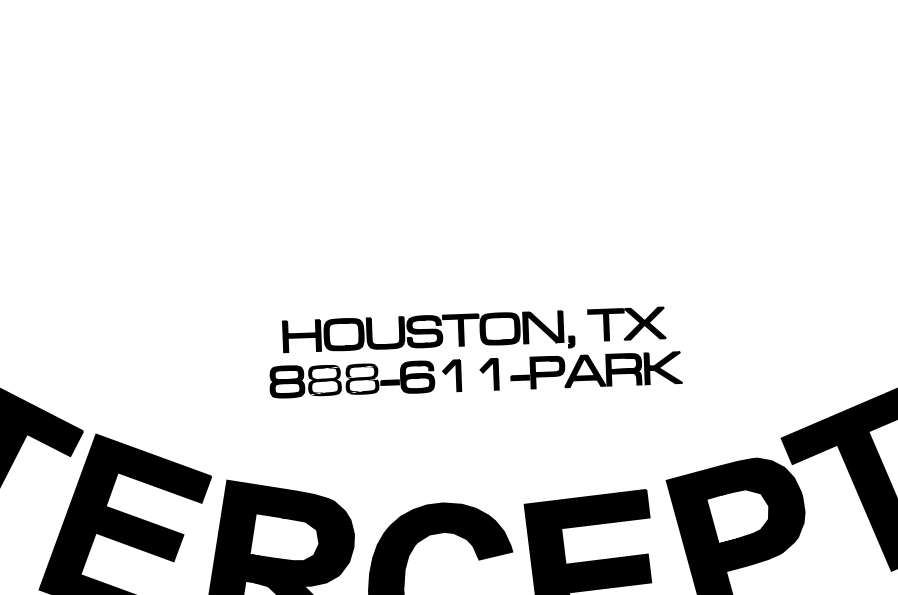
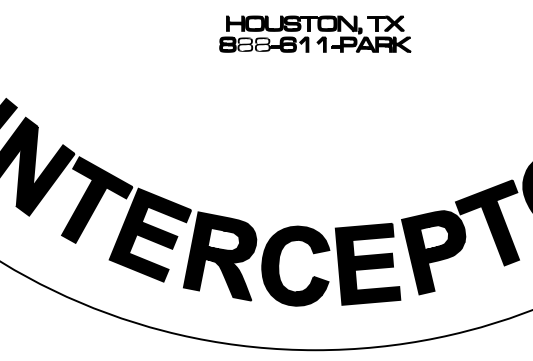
part: (475, 350) -> (315, 33), moved

